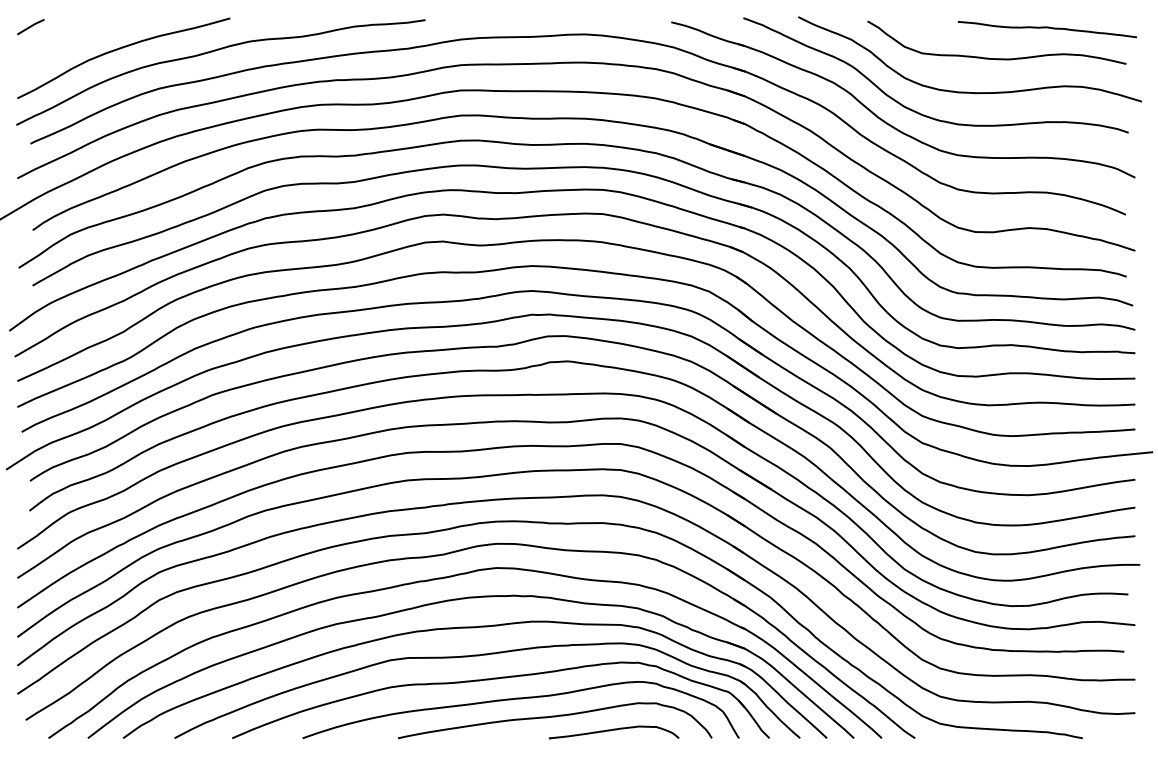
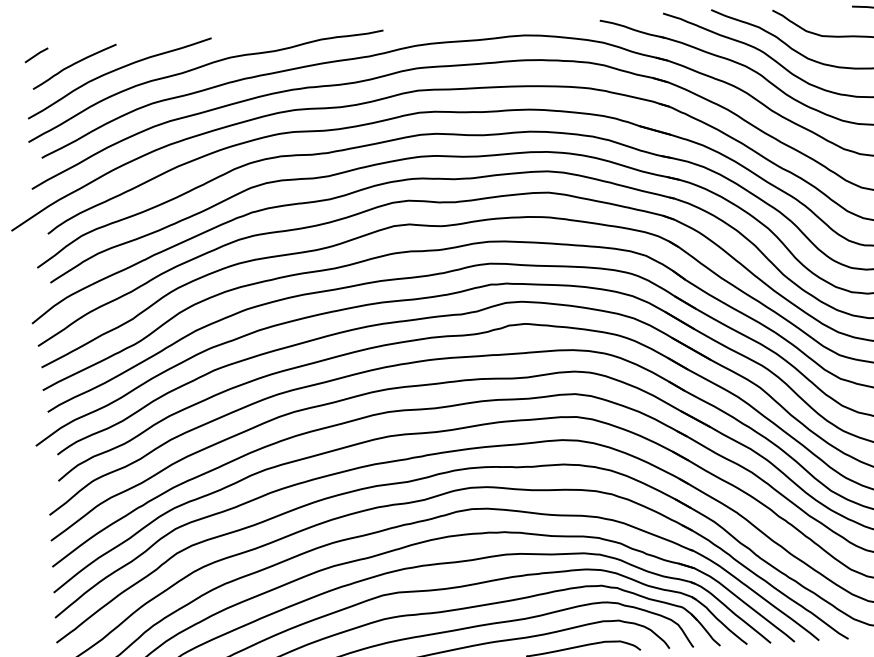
curve: (72, 40) -> (73, 65), added

